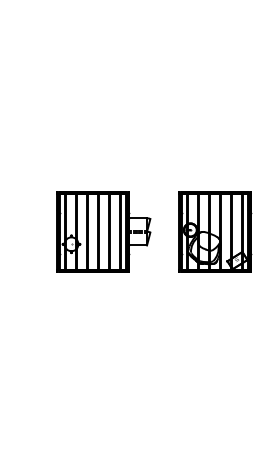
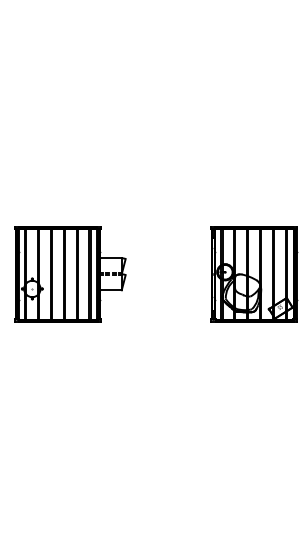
part: (103, 231) -> (70, 273), moved

